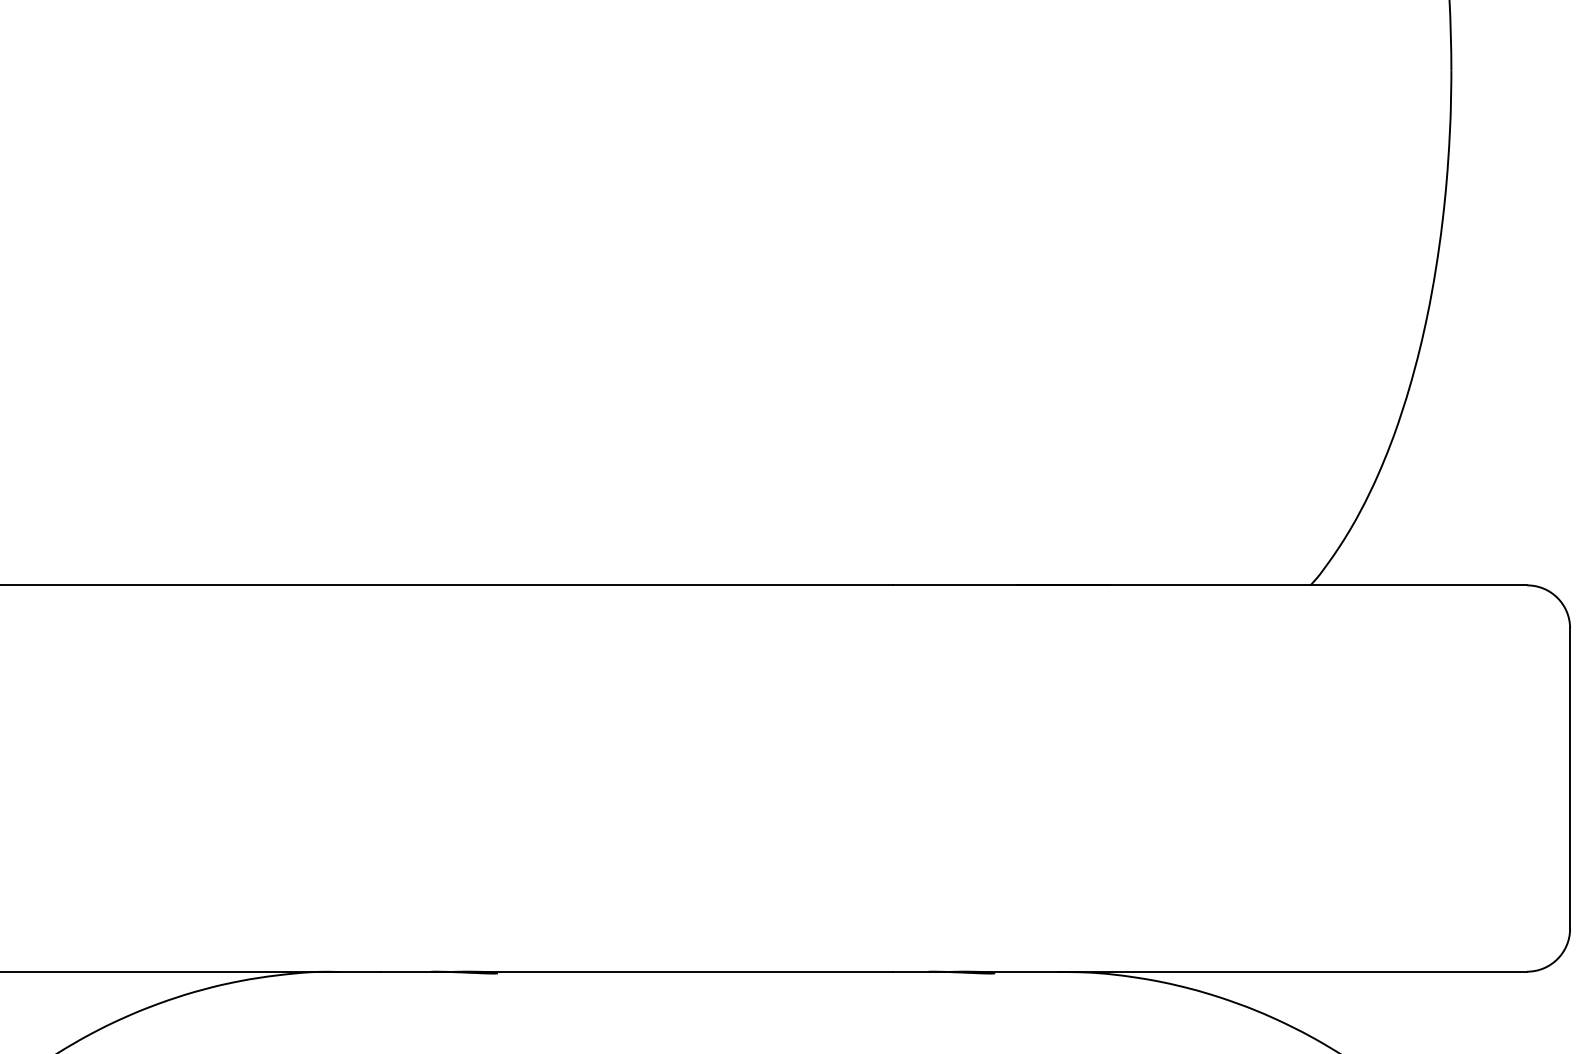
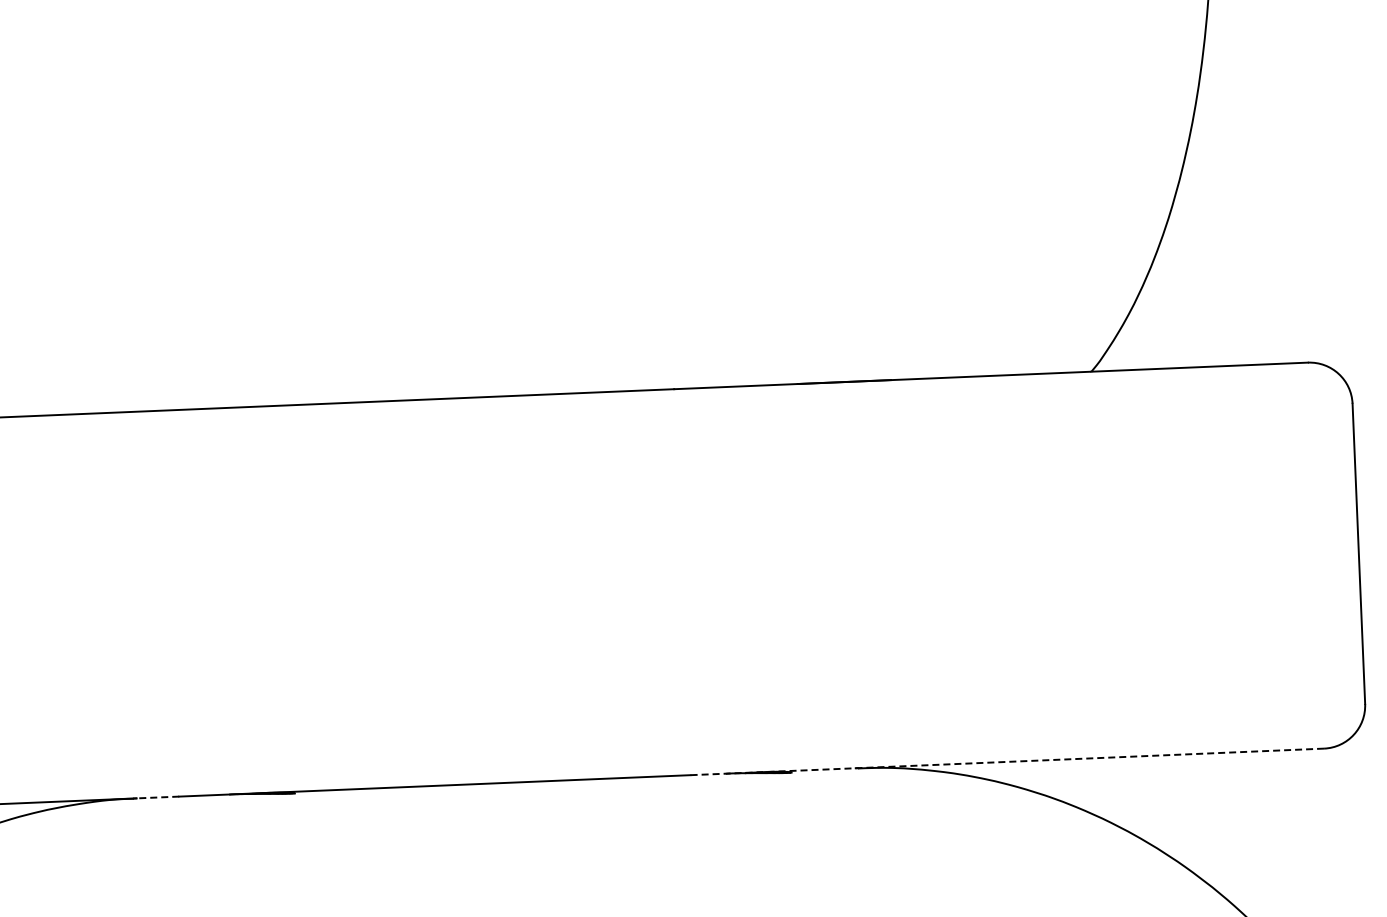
line: (359, 971) -> (157, 797), solid -> dashed
line: (1209, 971) -> (1006, 761), solid -> dashed

